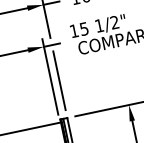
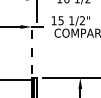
line: (49, 76) -> (31, 47), solid -> dashed
line: (59, 80) -> (37, 51), removed

